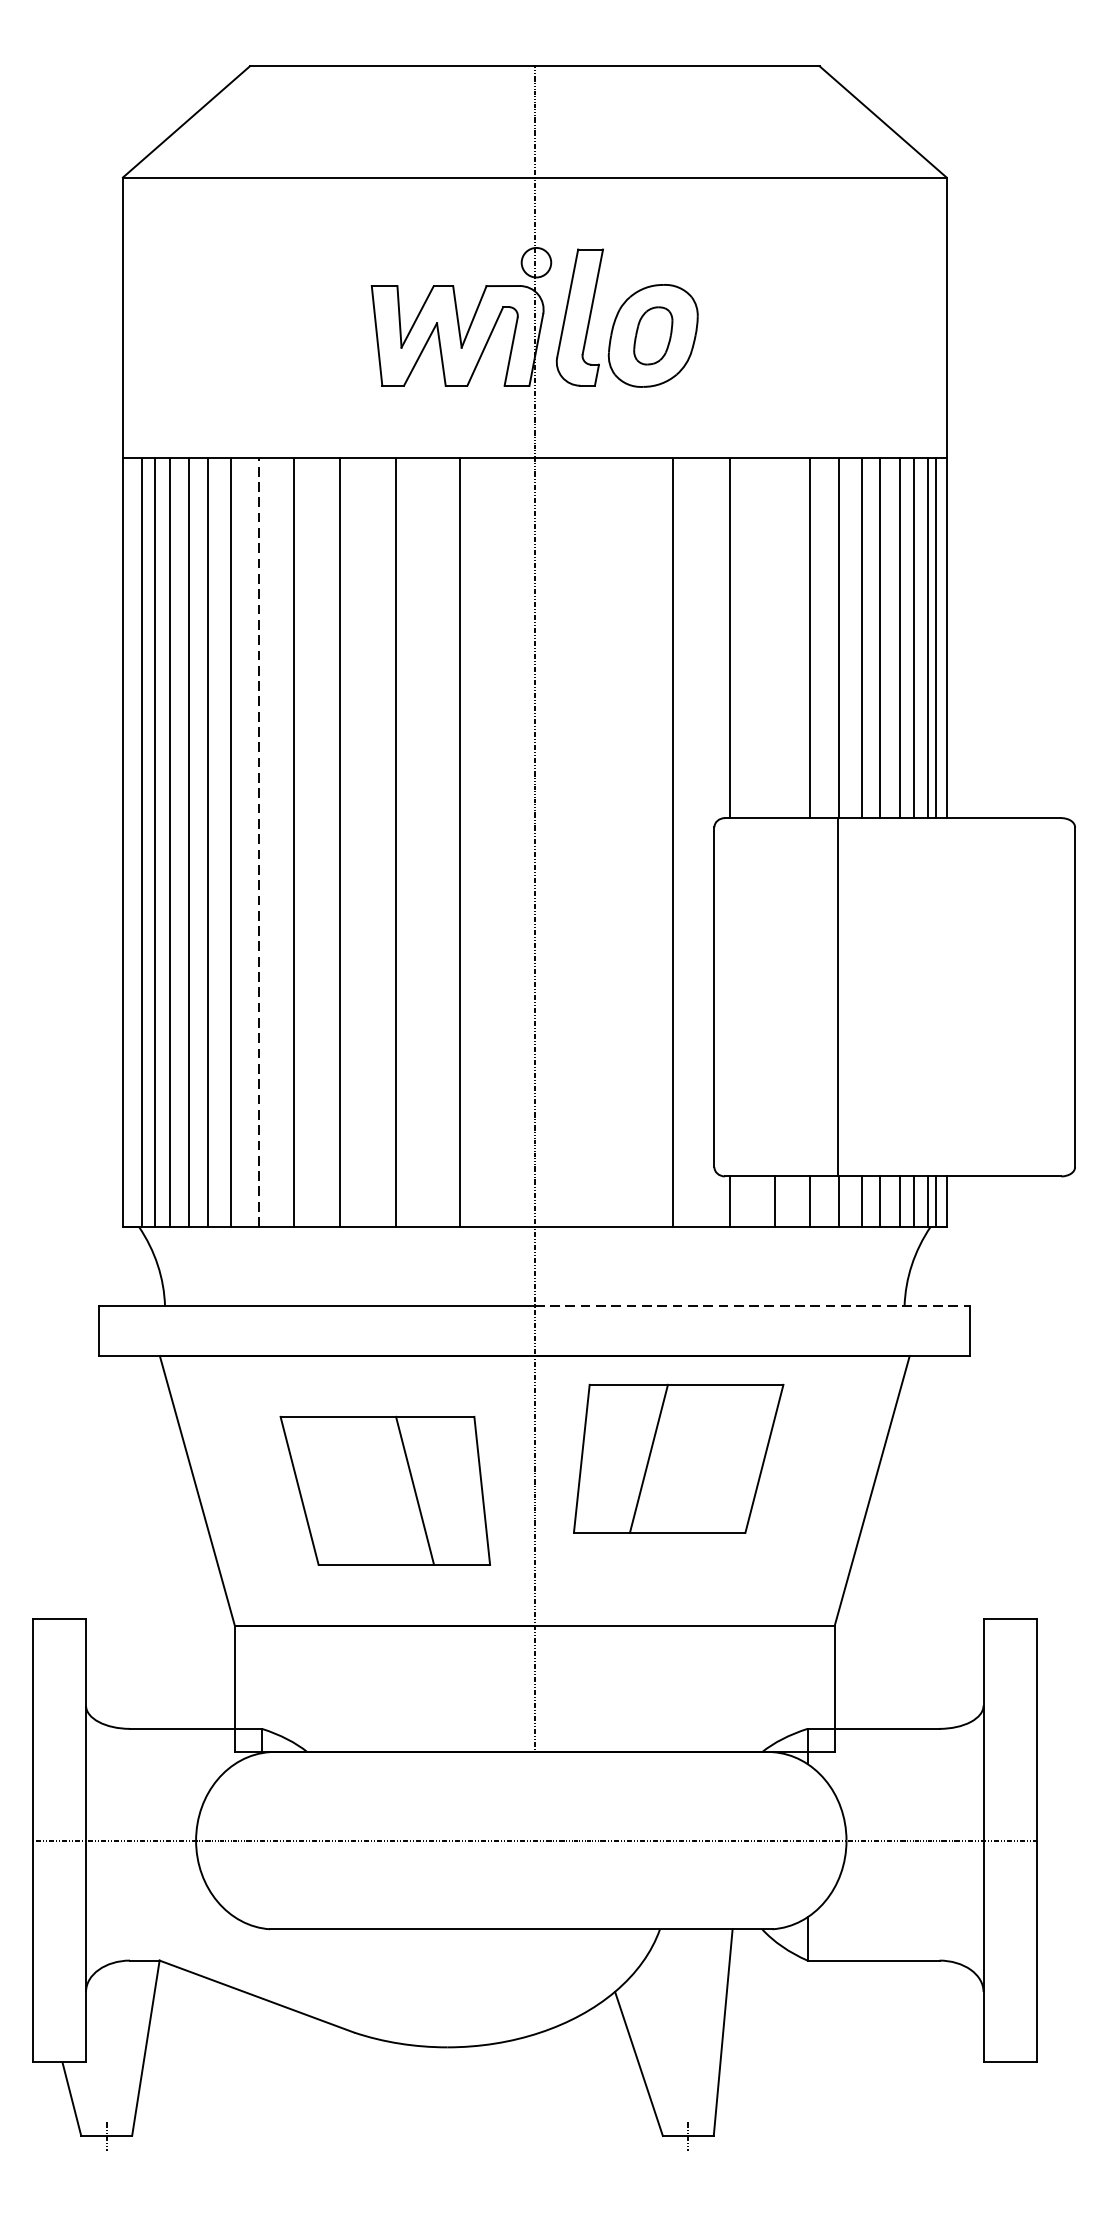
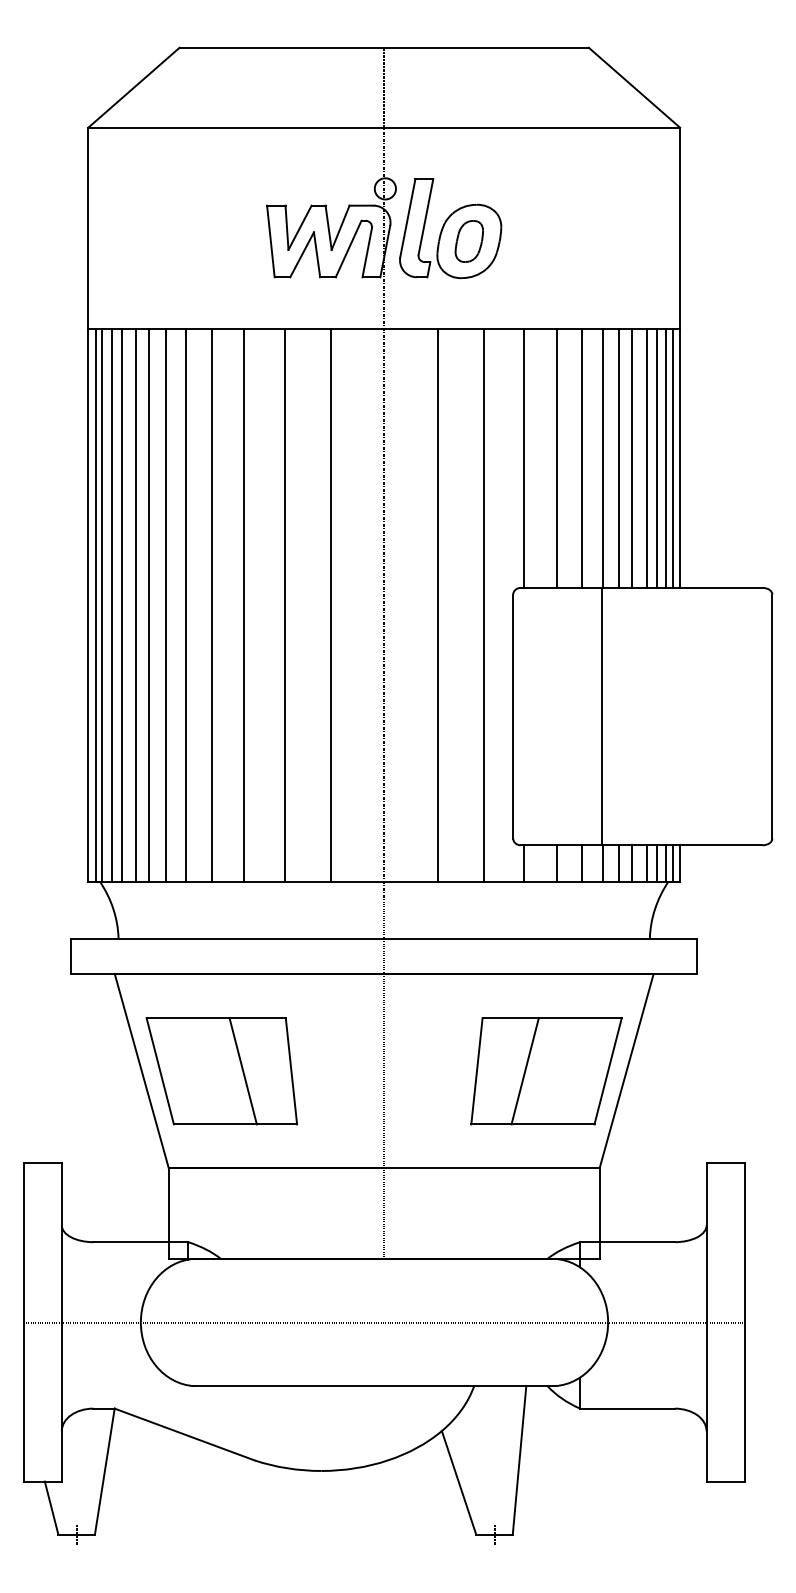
line: (774, 638) -> (556, 458), added
line: (259, 841) -> (186, 604), dashed -> solid
line: (132, 842) -> (95, 605), added
line: (608, 842) -> (437, 605), added
line: (753, 1306) -> (541, 938), dashed -> solid
part: (678, 1459) -> (546, 1071), moved
part: (384, 1491) -> (221, 1071), moved

